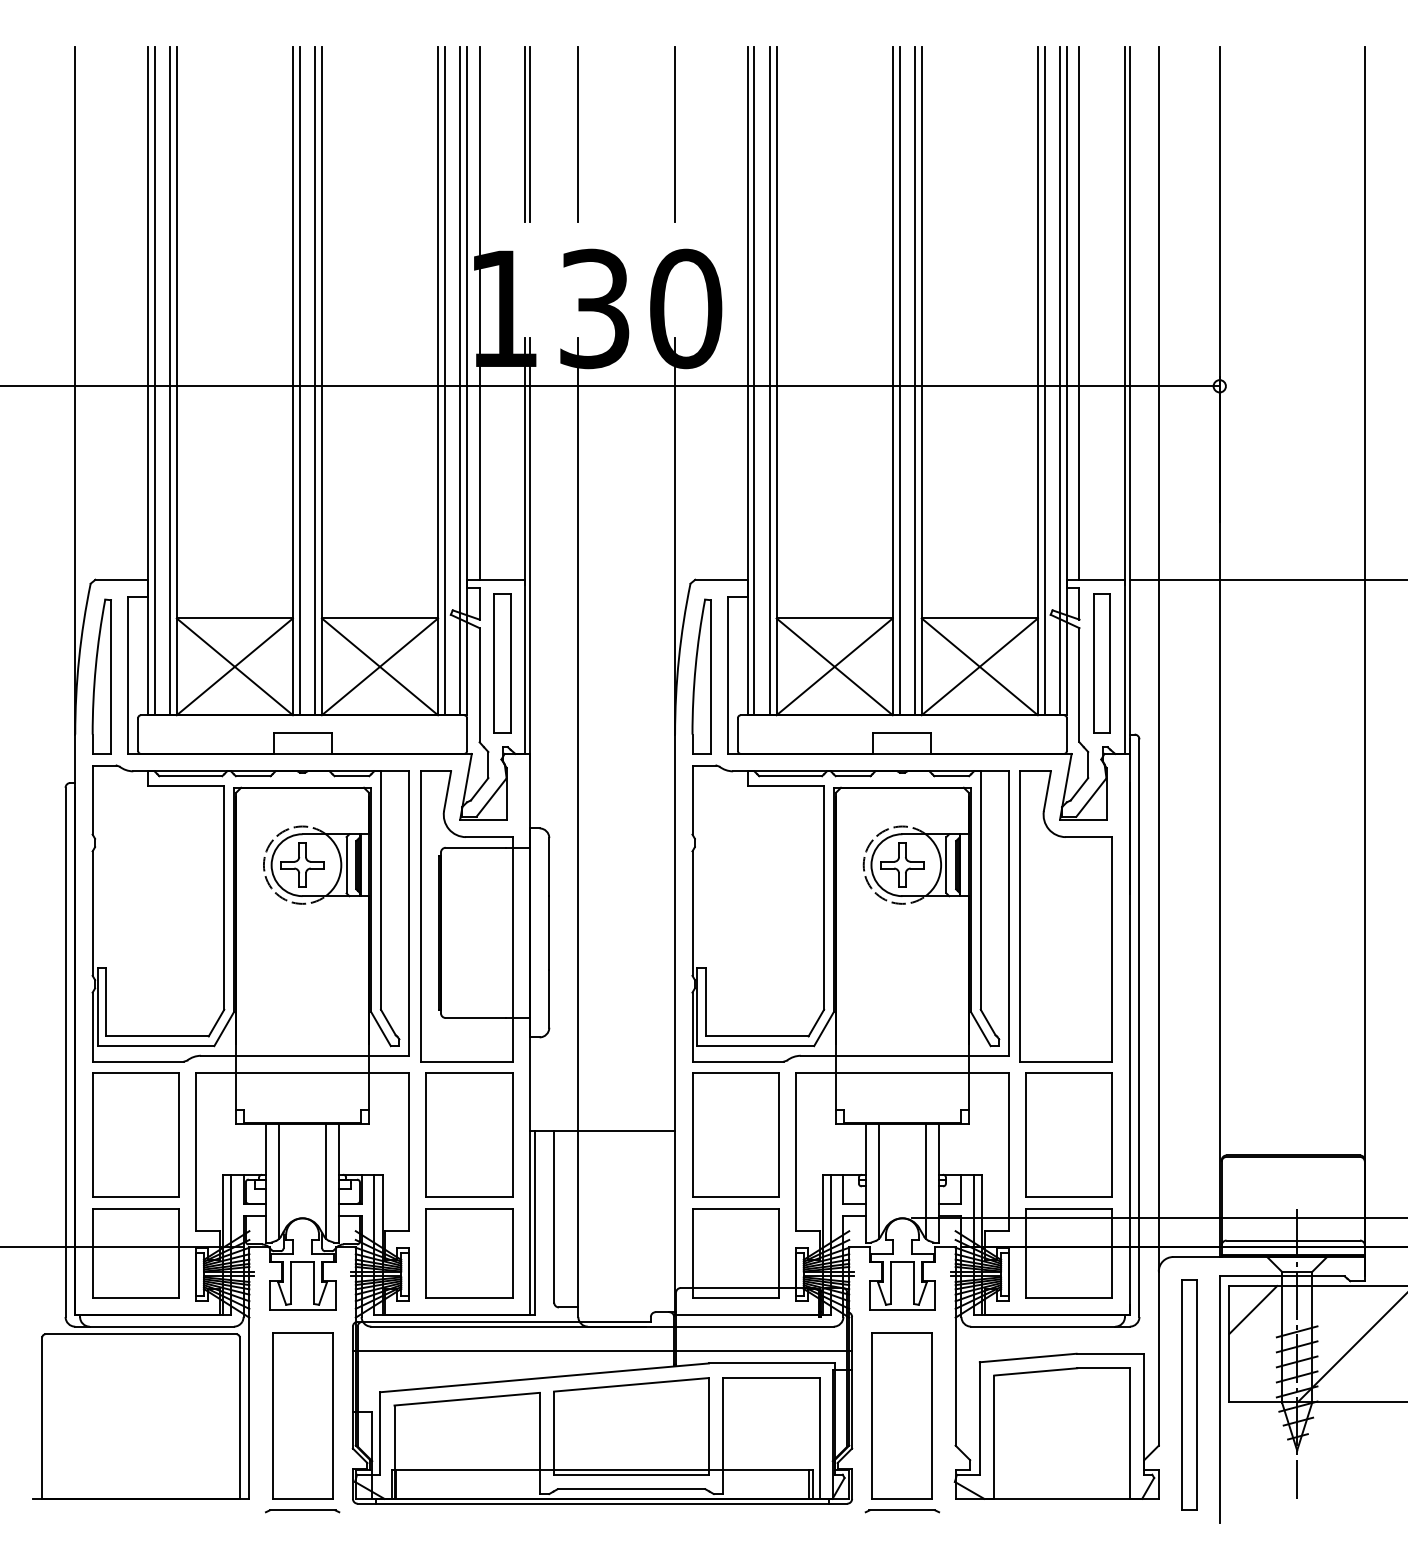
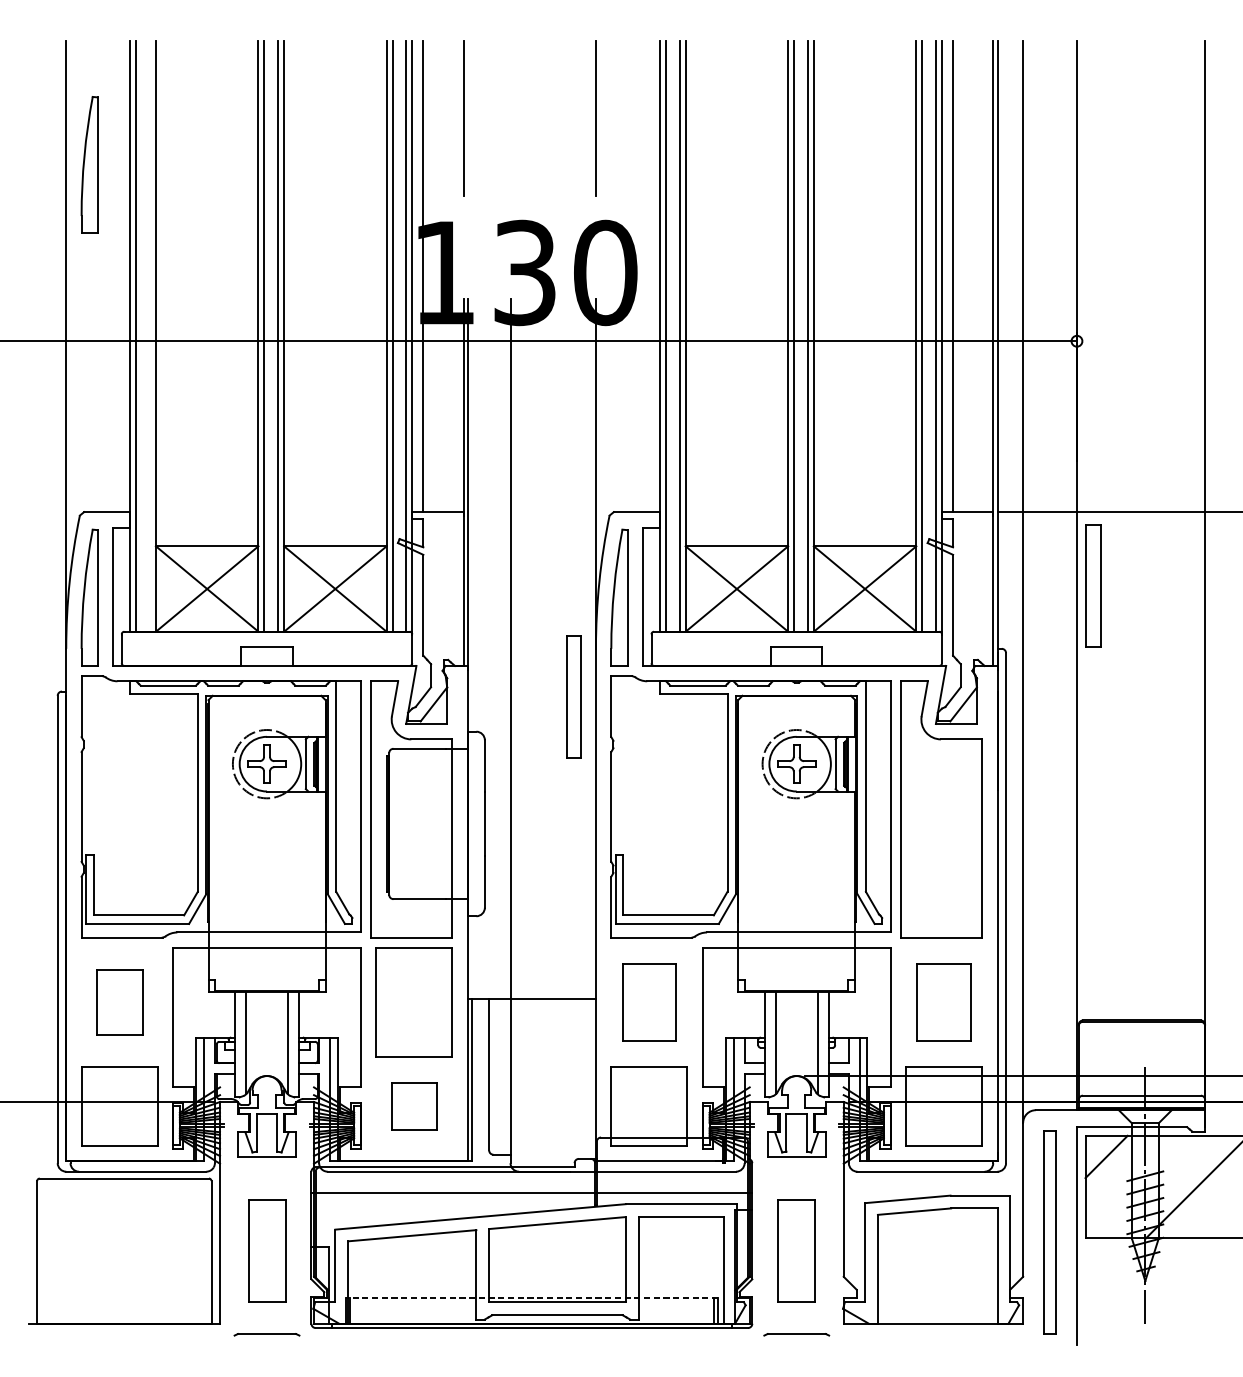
line: (529, 134) -> (467, 118), removed
line: (578, 134) -> (510, 118), removed
part: (101, 186) -> (89, 164), added
line: (170, 380) -> (150, 336), removed
part: (502, 663) -> (574, 697), moved
part: (1101, 663) -> (1092, 586), moved
part: (135, 1134) -> (119, 1002), size x0.6
part: (735, 1134) -> (649, 1002), size x0.7
part: (1068, 1134) -> (943, 1002), size x0.7
part: (469, 1253) -> (414, 1107), size x0.6
part: (302, 1415) -> (266, 1250), size x0.7
part: (901, 1415) -> (795, 1250), size x0.7
line: (602, 1469) -> (531, 1297), solid -> dashed

